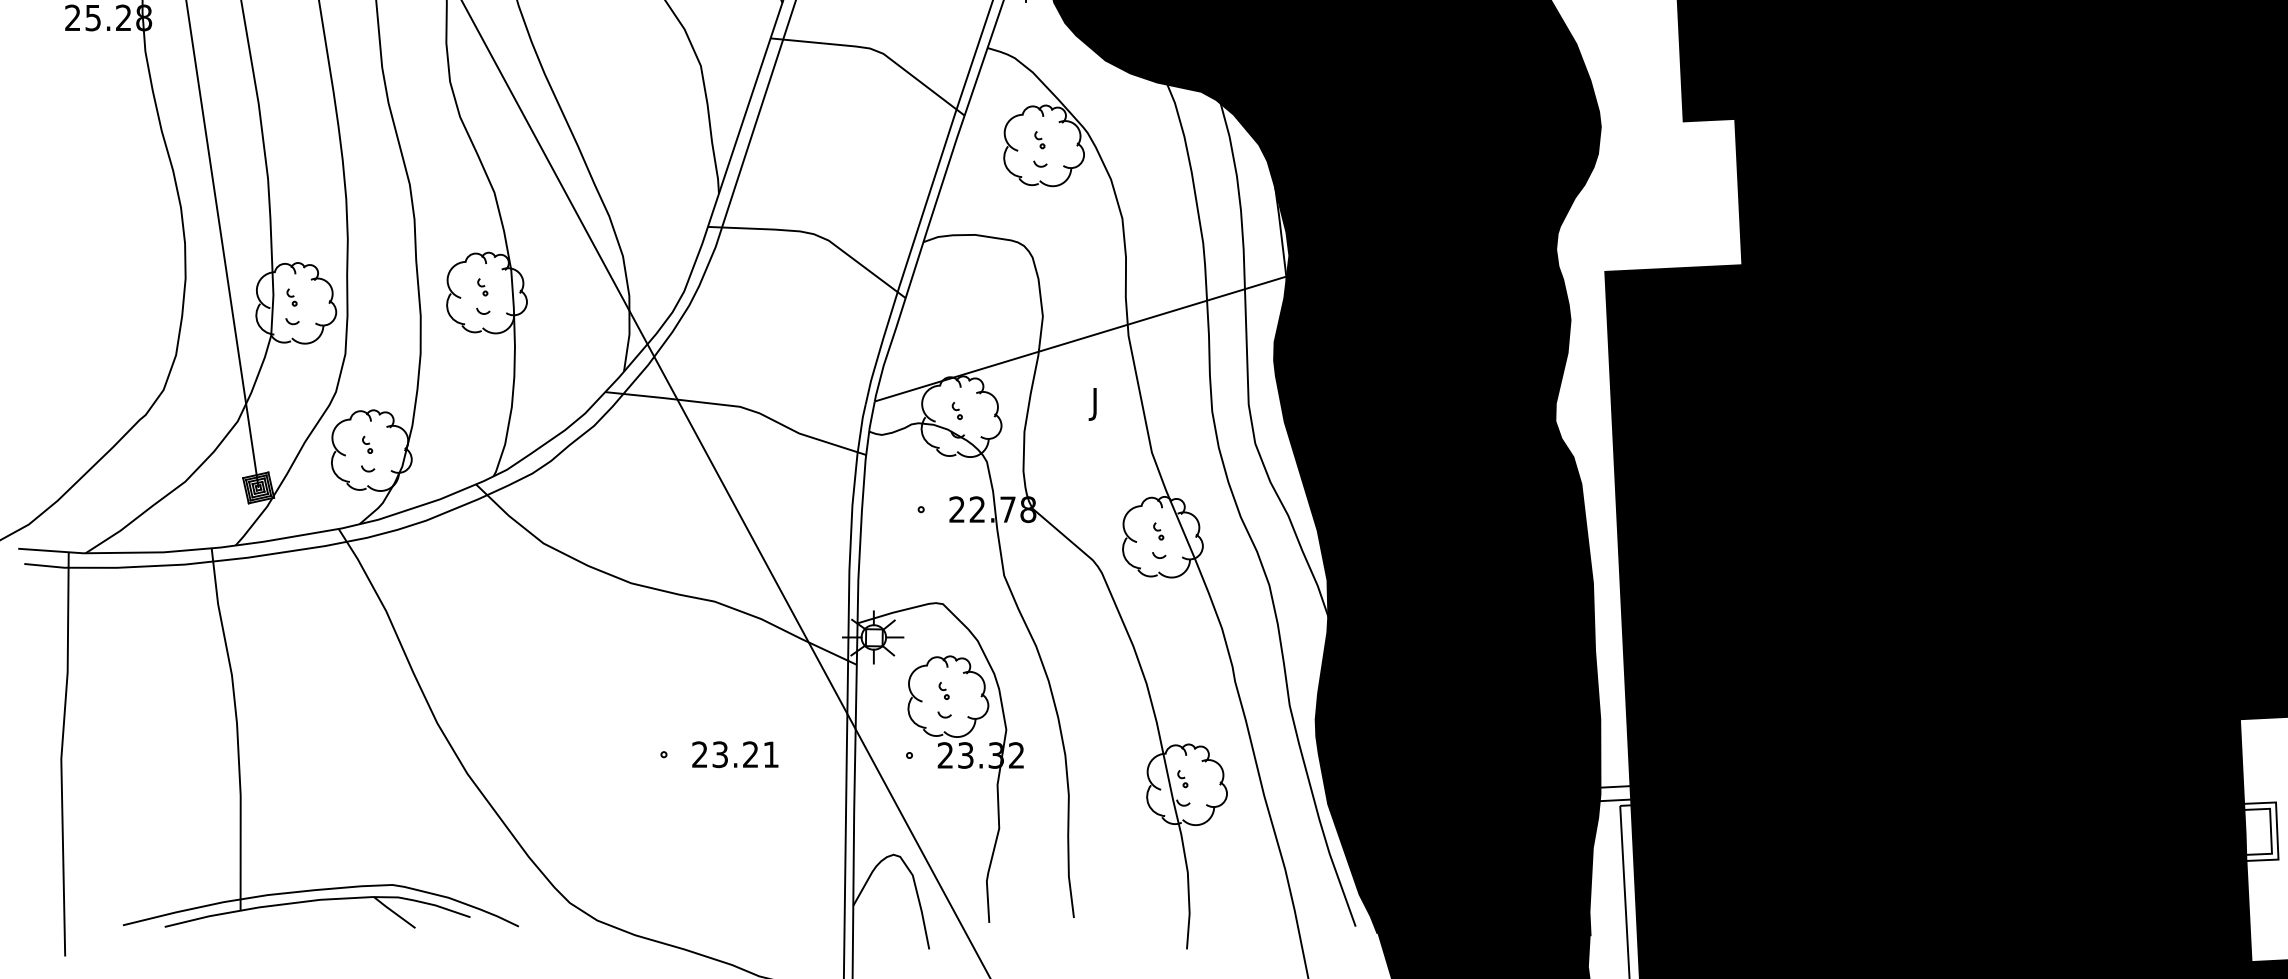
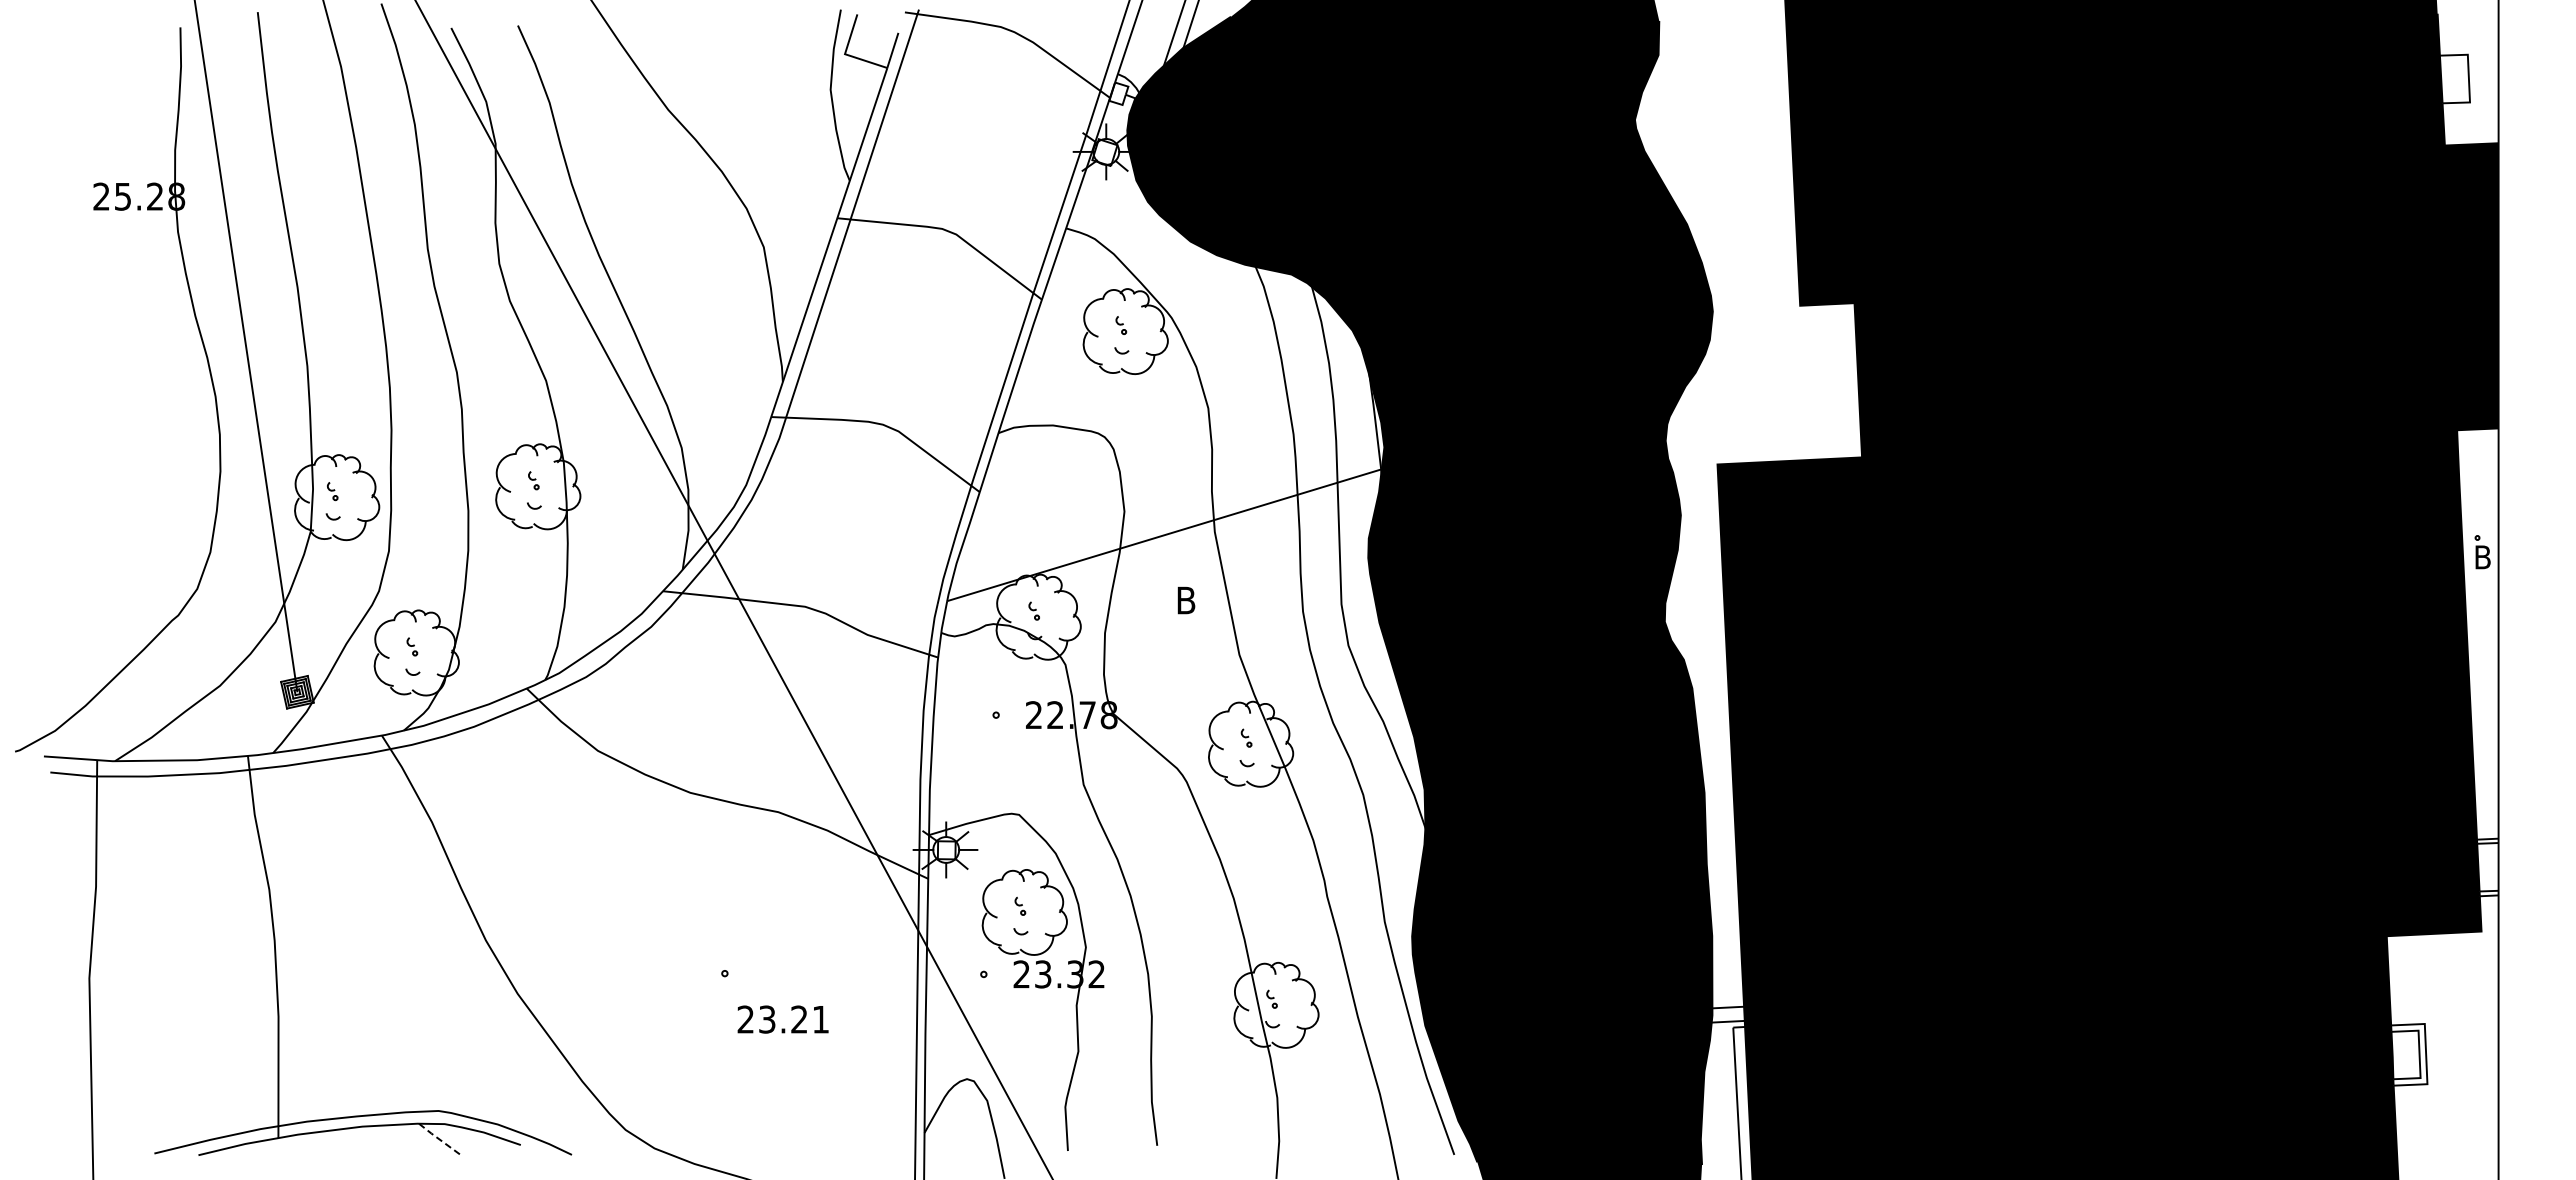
text: (1098, 403) -> (1183, 603), J -> B
text: (734, 754) -> (782, 1019), moved
line: (394, 912) -> (440, 1140), solid -> dashed

